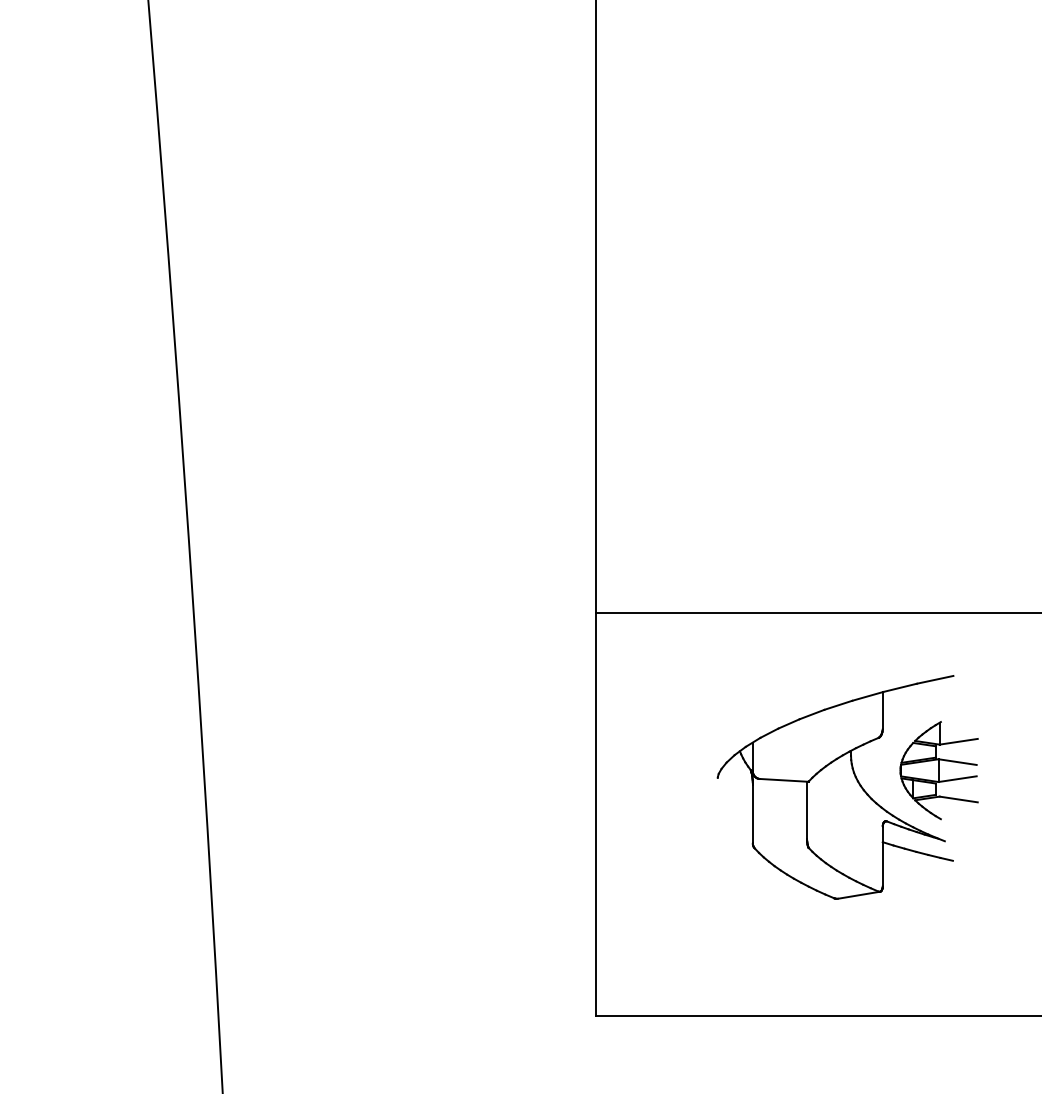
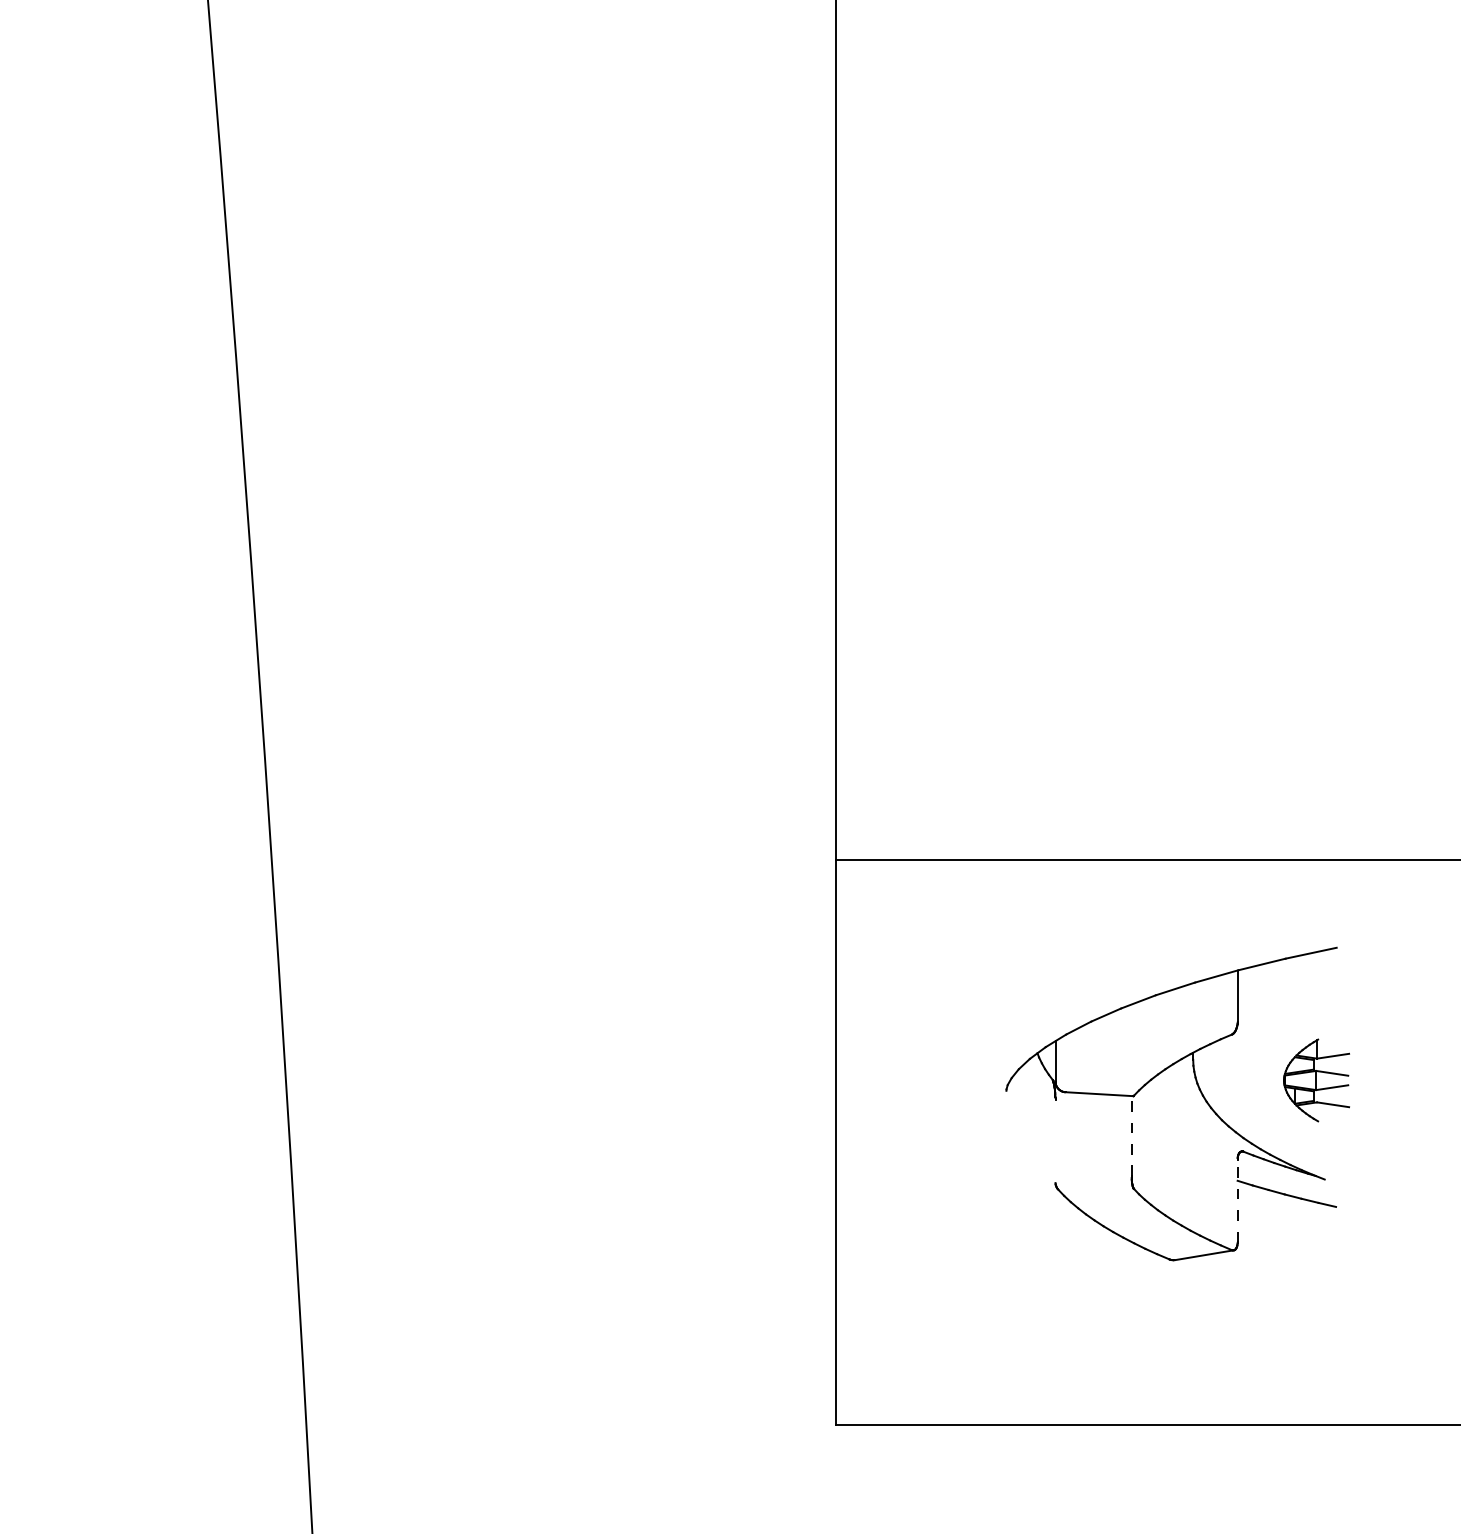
part: (938, 770) -> (1316, 1080), size x0.6
line: (807, 809) -> (1131, 1135), solid -> dashed
line: (752, 814) -> (1055, 1141), removed
line: (882, 856) -> (1237, 1200), solid -> dashed

